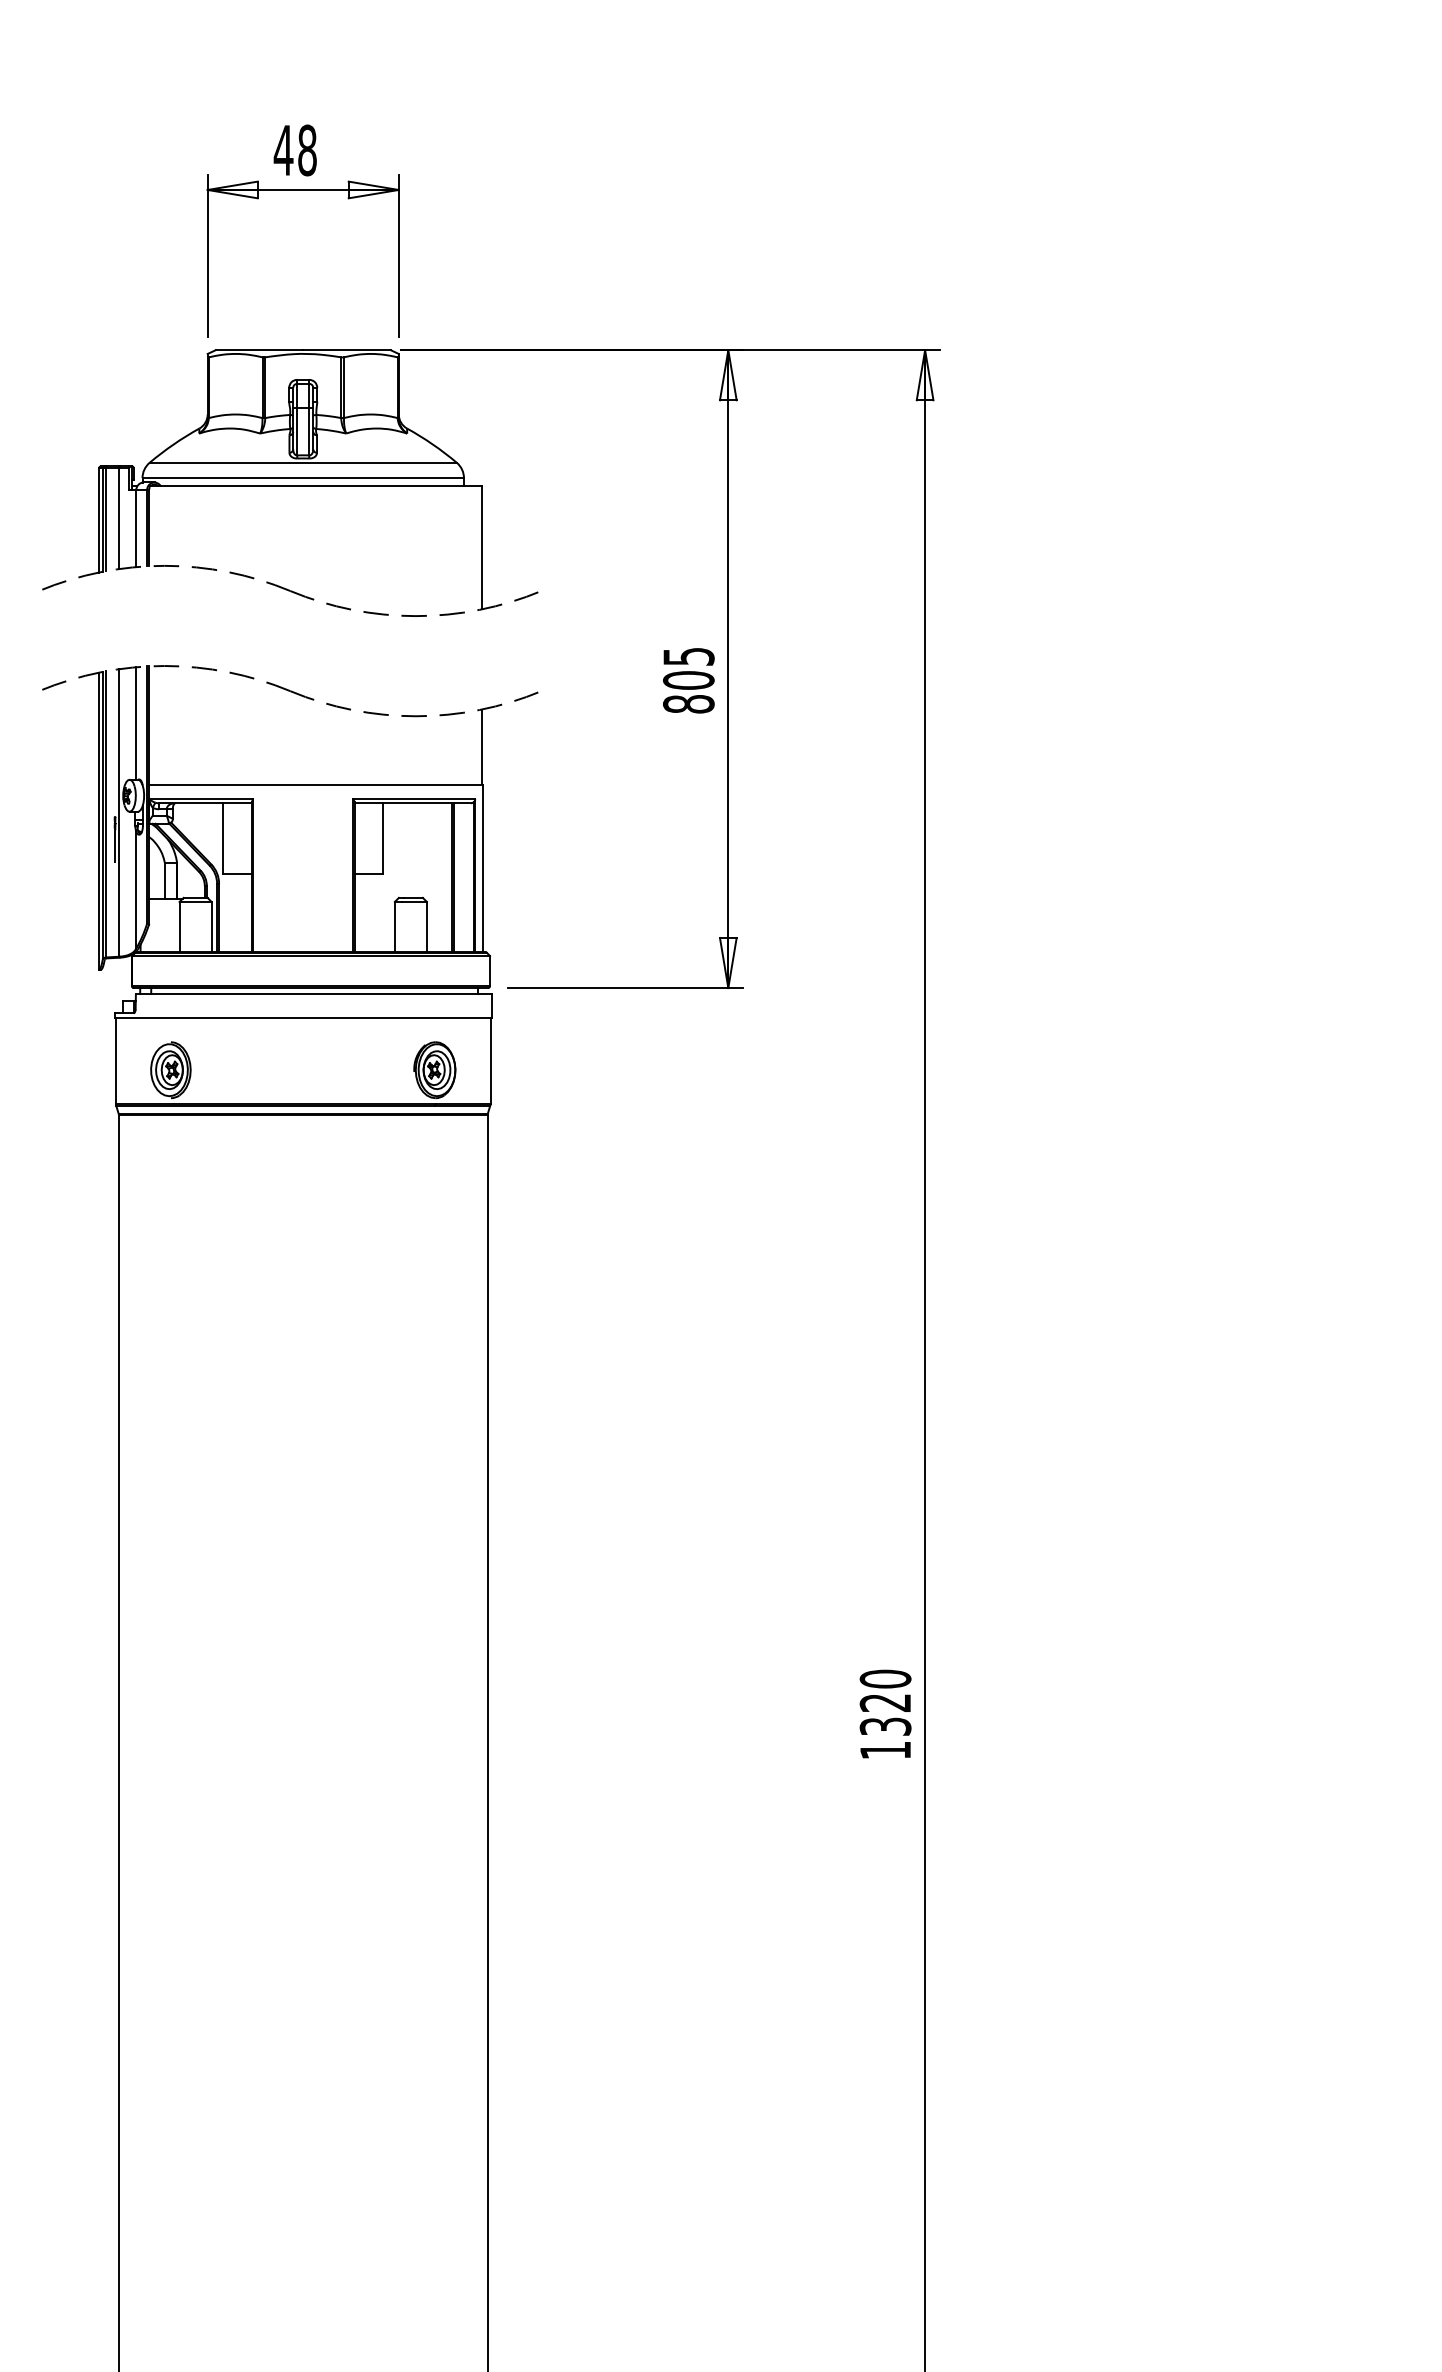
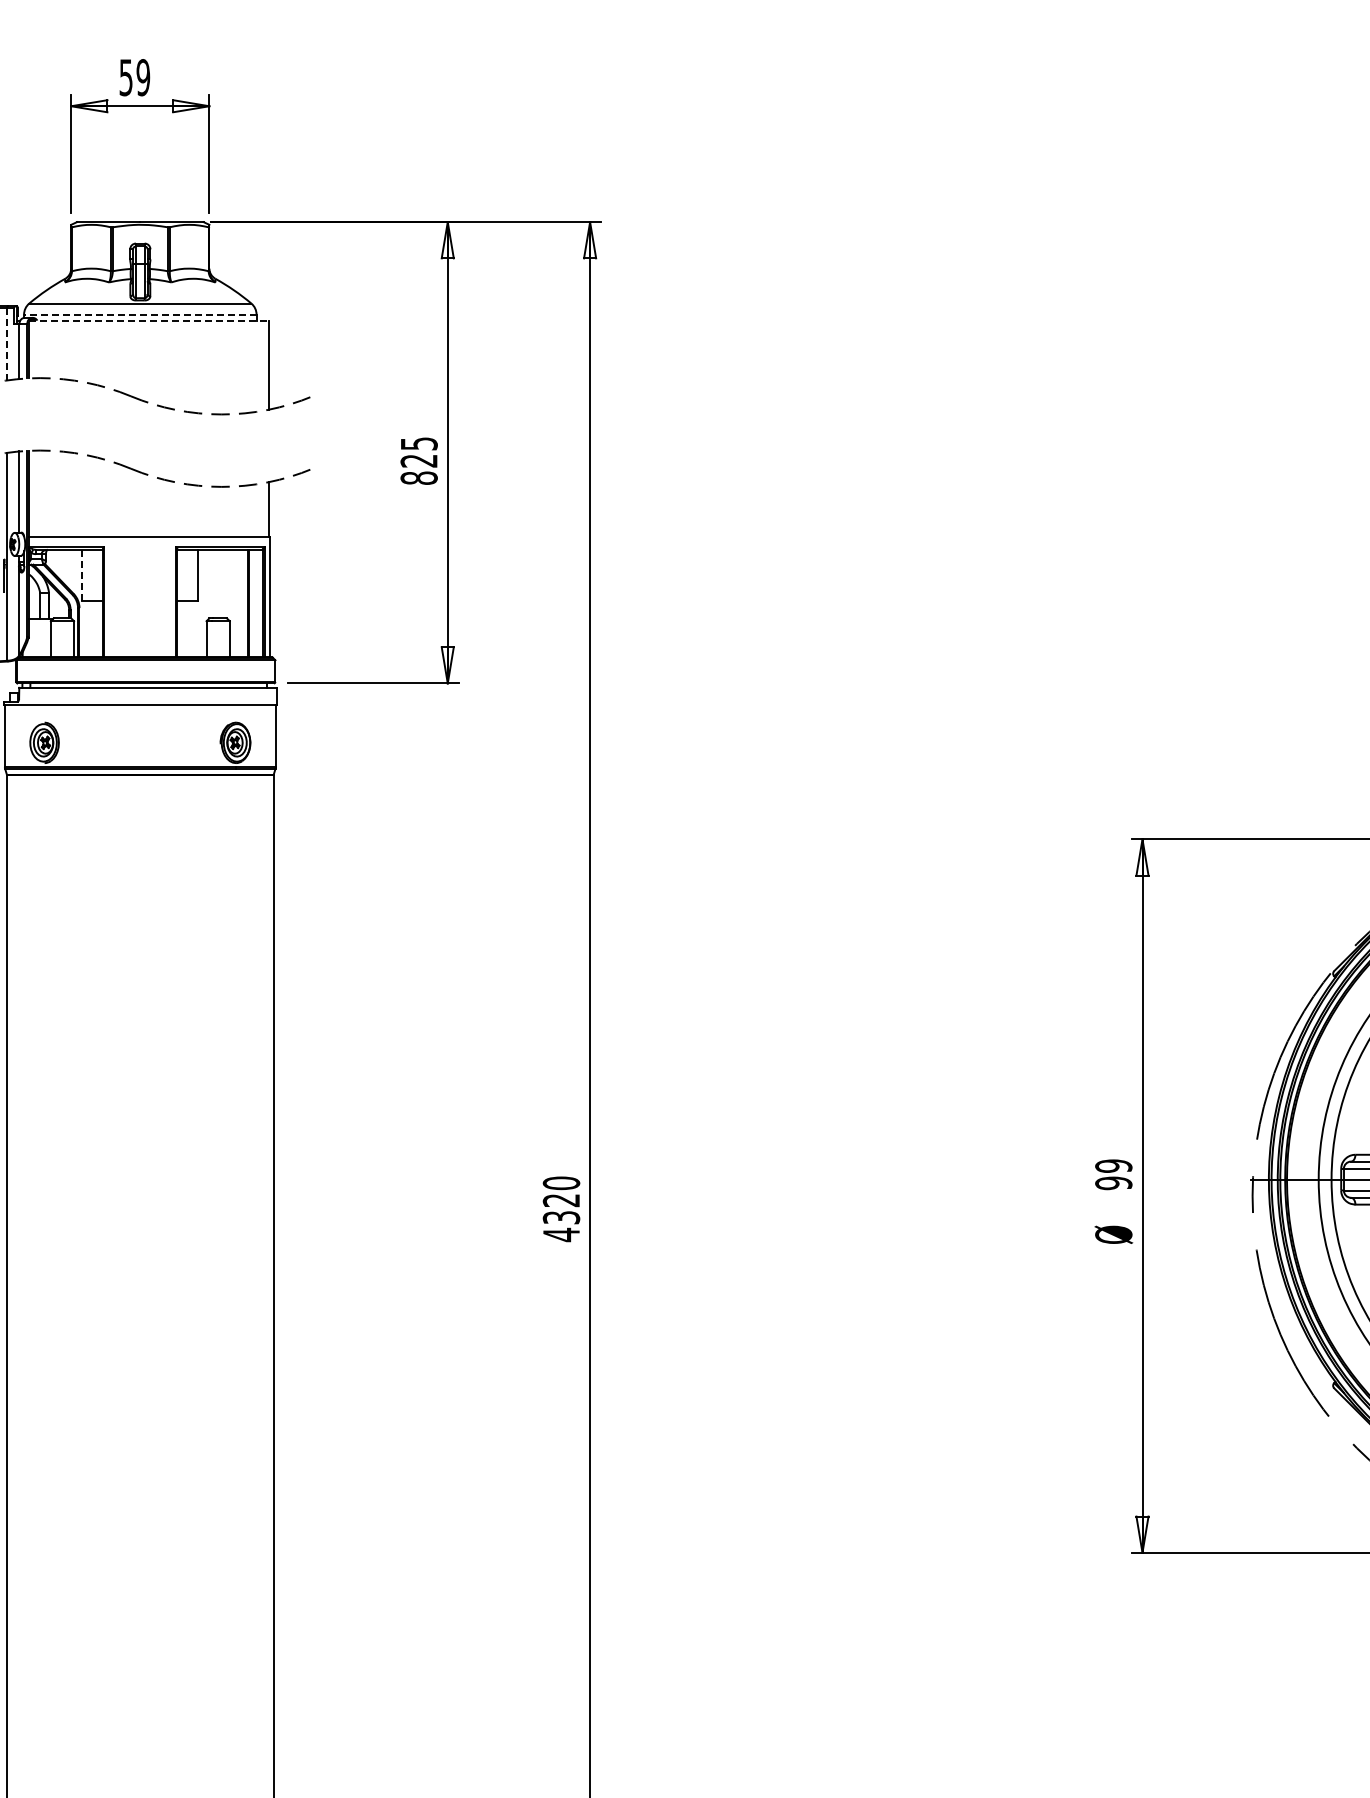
text: (295, 150) -> (134, 77), 48 -> 59
line: (302, 477) -> (139, 314), solid -> dashed
line: (315, 486) -> (149, 320), solid -> dashed
line: (119, 519) -> (7, 344), solid -> dashed
text: (687, 679) -> (418, 460), 805 -> 825
line: (223, 838) -> (82, 575), solid -> dashed
text: (885, 1749) -> (561, 1234), 1320 -> 4320

